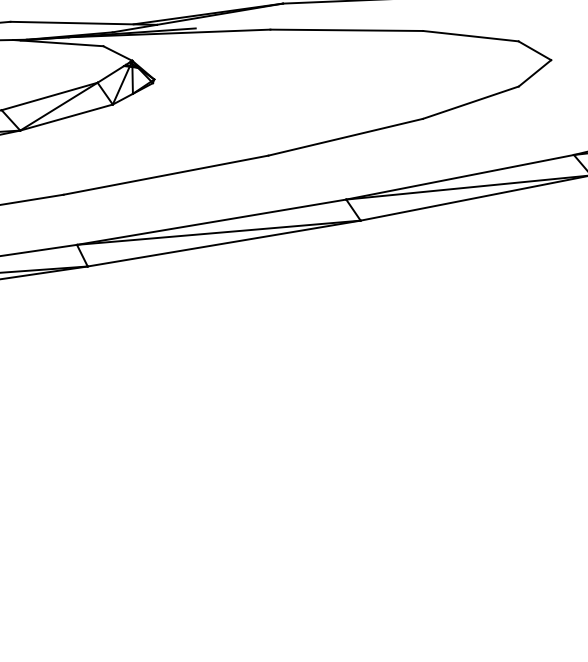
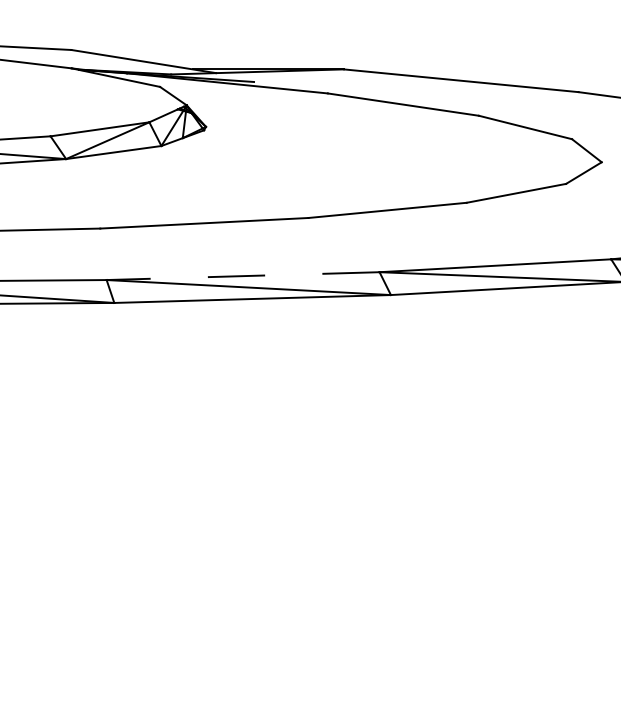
line: (212, 222) -> (243, 276), solid -> dashed

